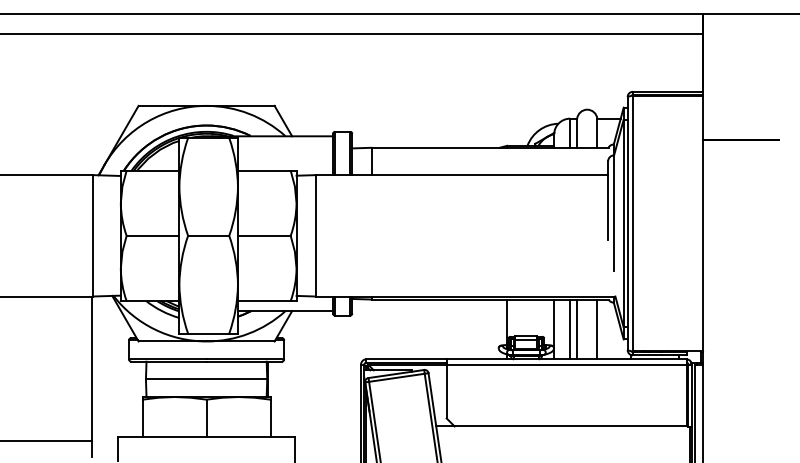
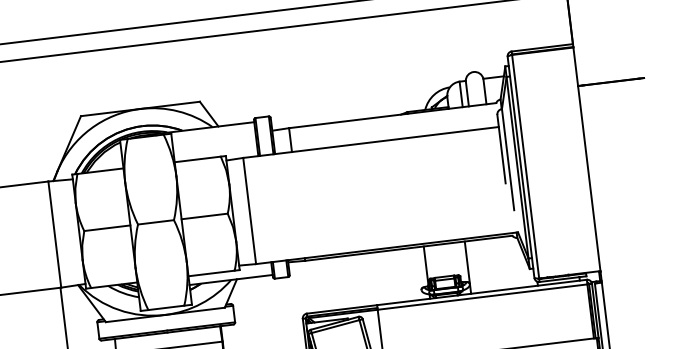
line: (570, 329) -> (482, 265), removed
line: (577, 329) -> (488, 265), removed
line: (597, 329) -> (505, 263), removed

